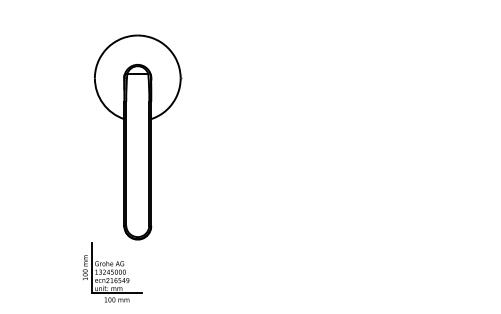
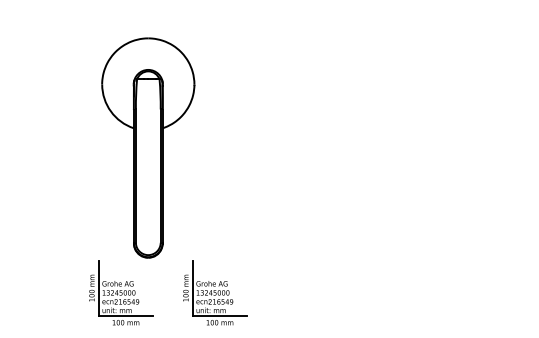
part: (200, 271) -> (215, 292), added

